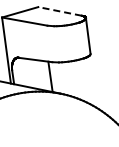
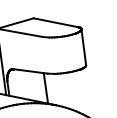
line: (59, 11) -> (54, 22), dashed -> solid

